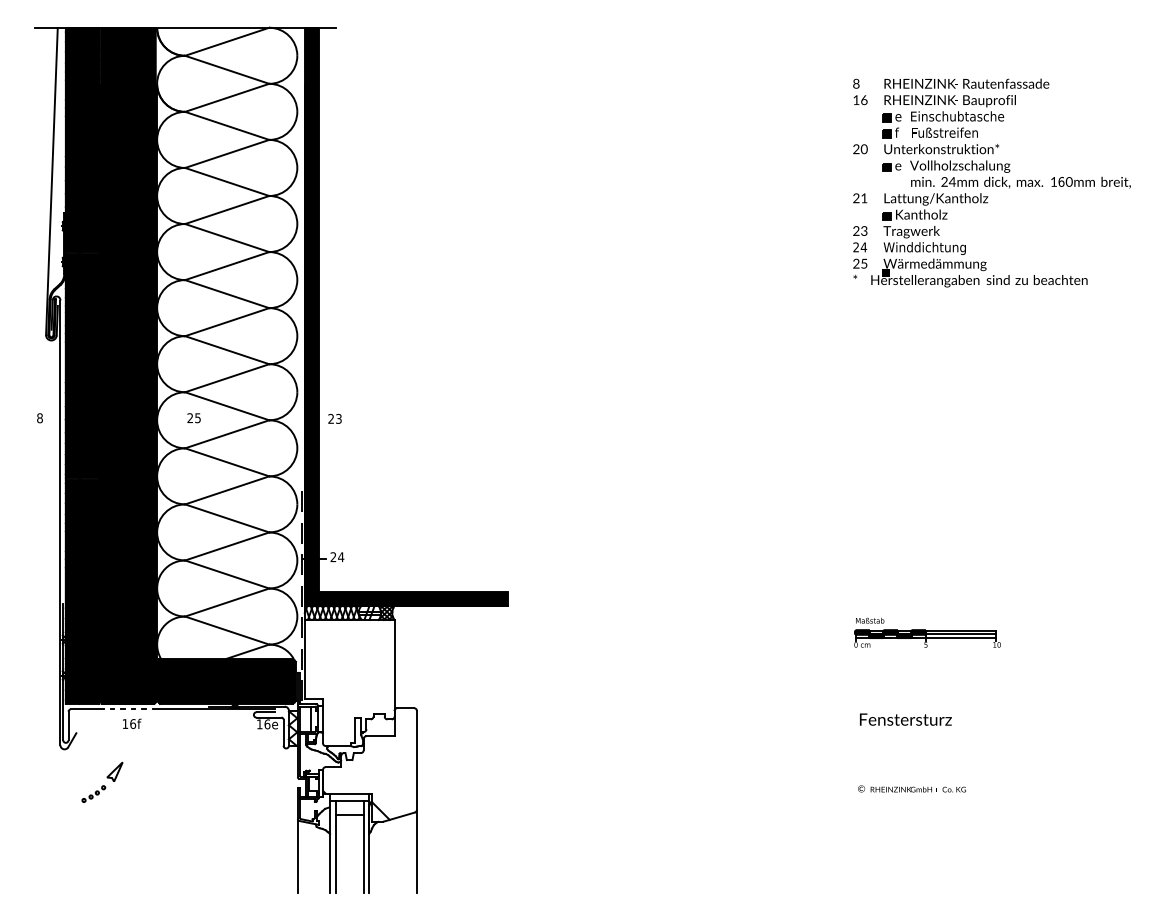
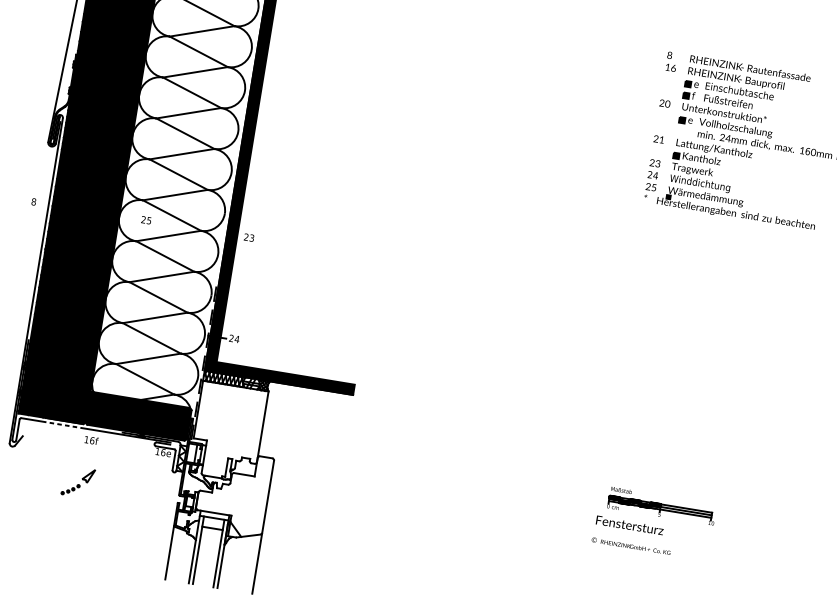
part: (927, 632) -> (662, 505), moved
text: (132, 723) -> (91, 440), moved
part: (102, 781) -> (78, 481), moved
text: (911, 788) -> (630, 545), moved

